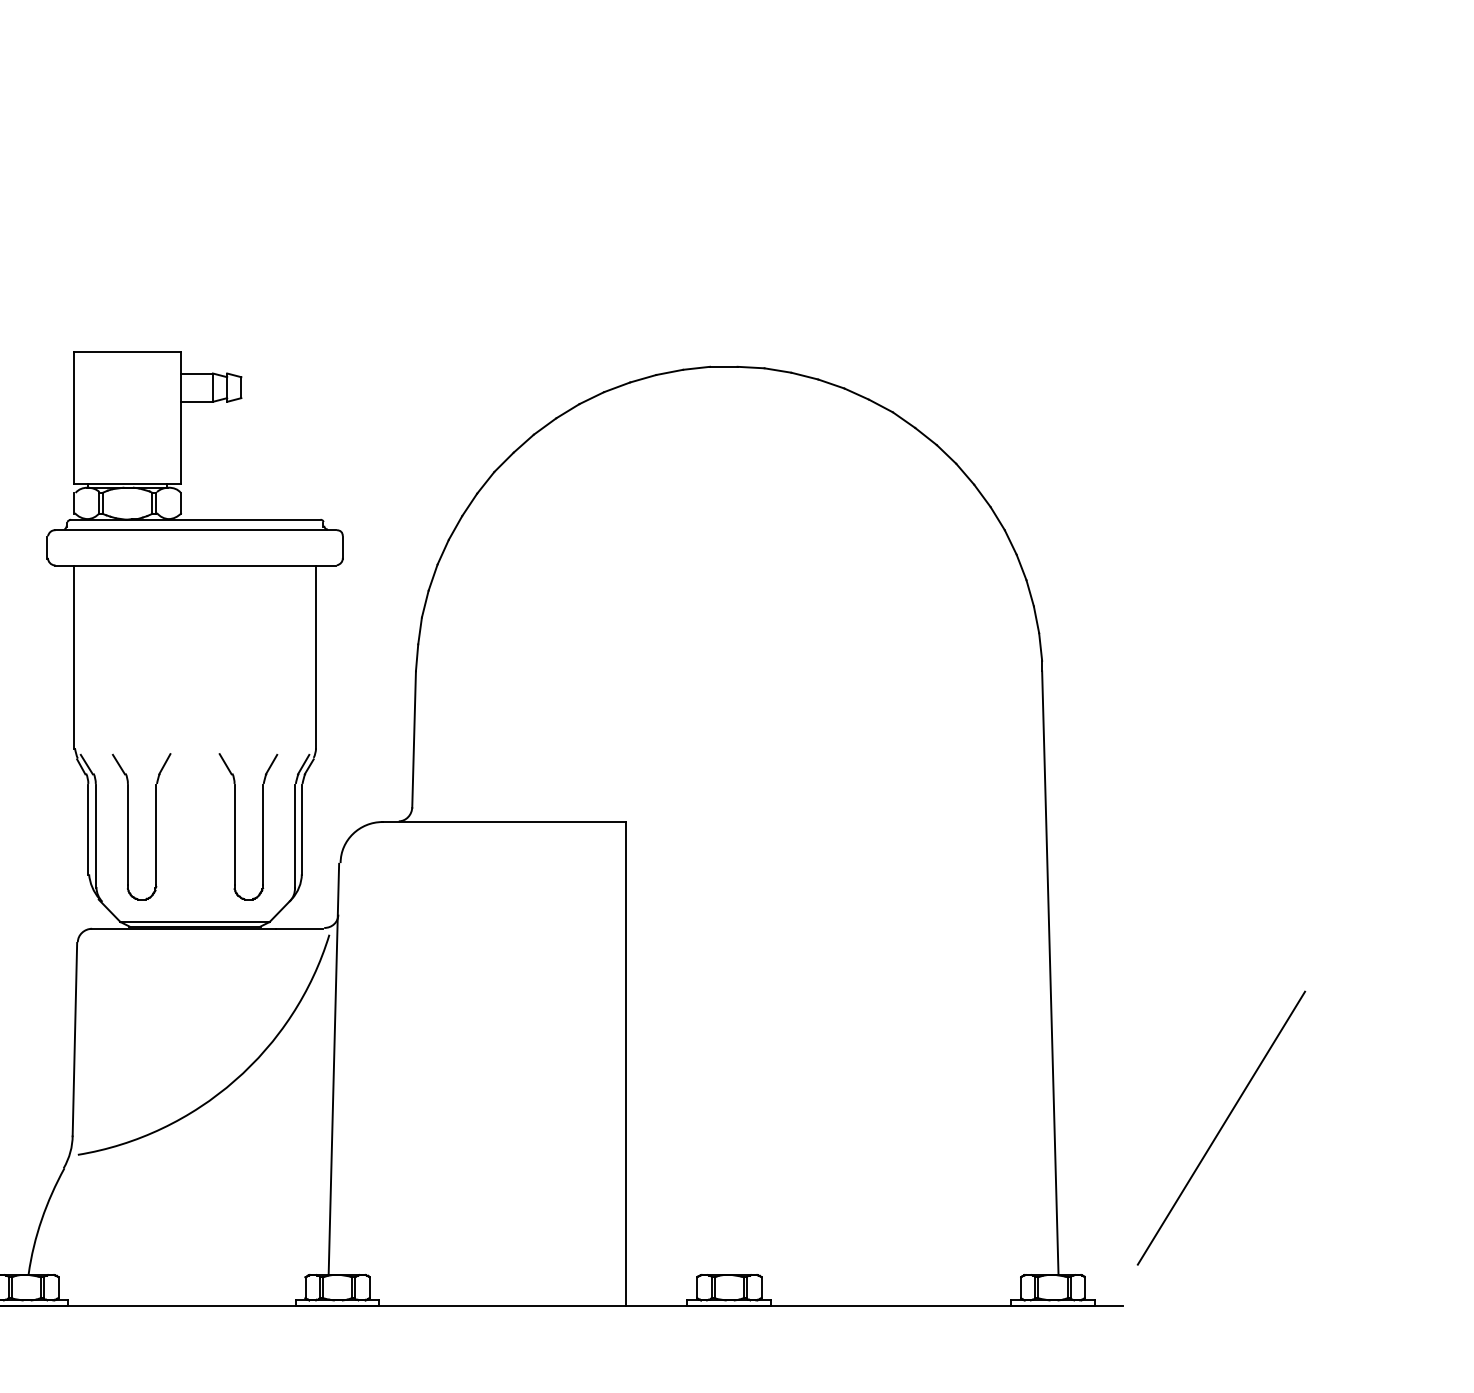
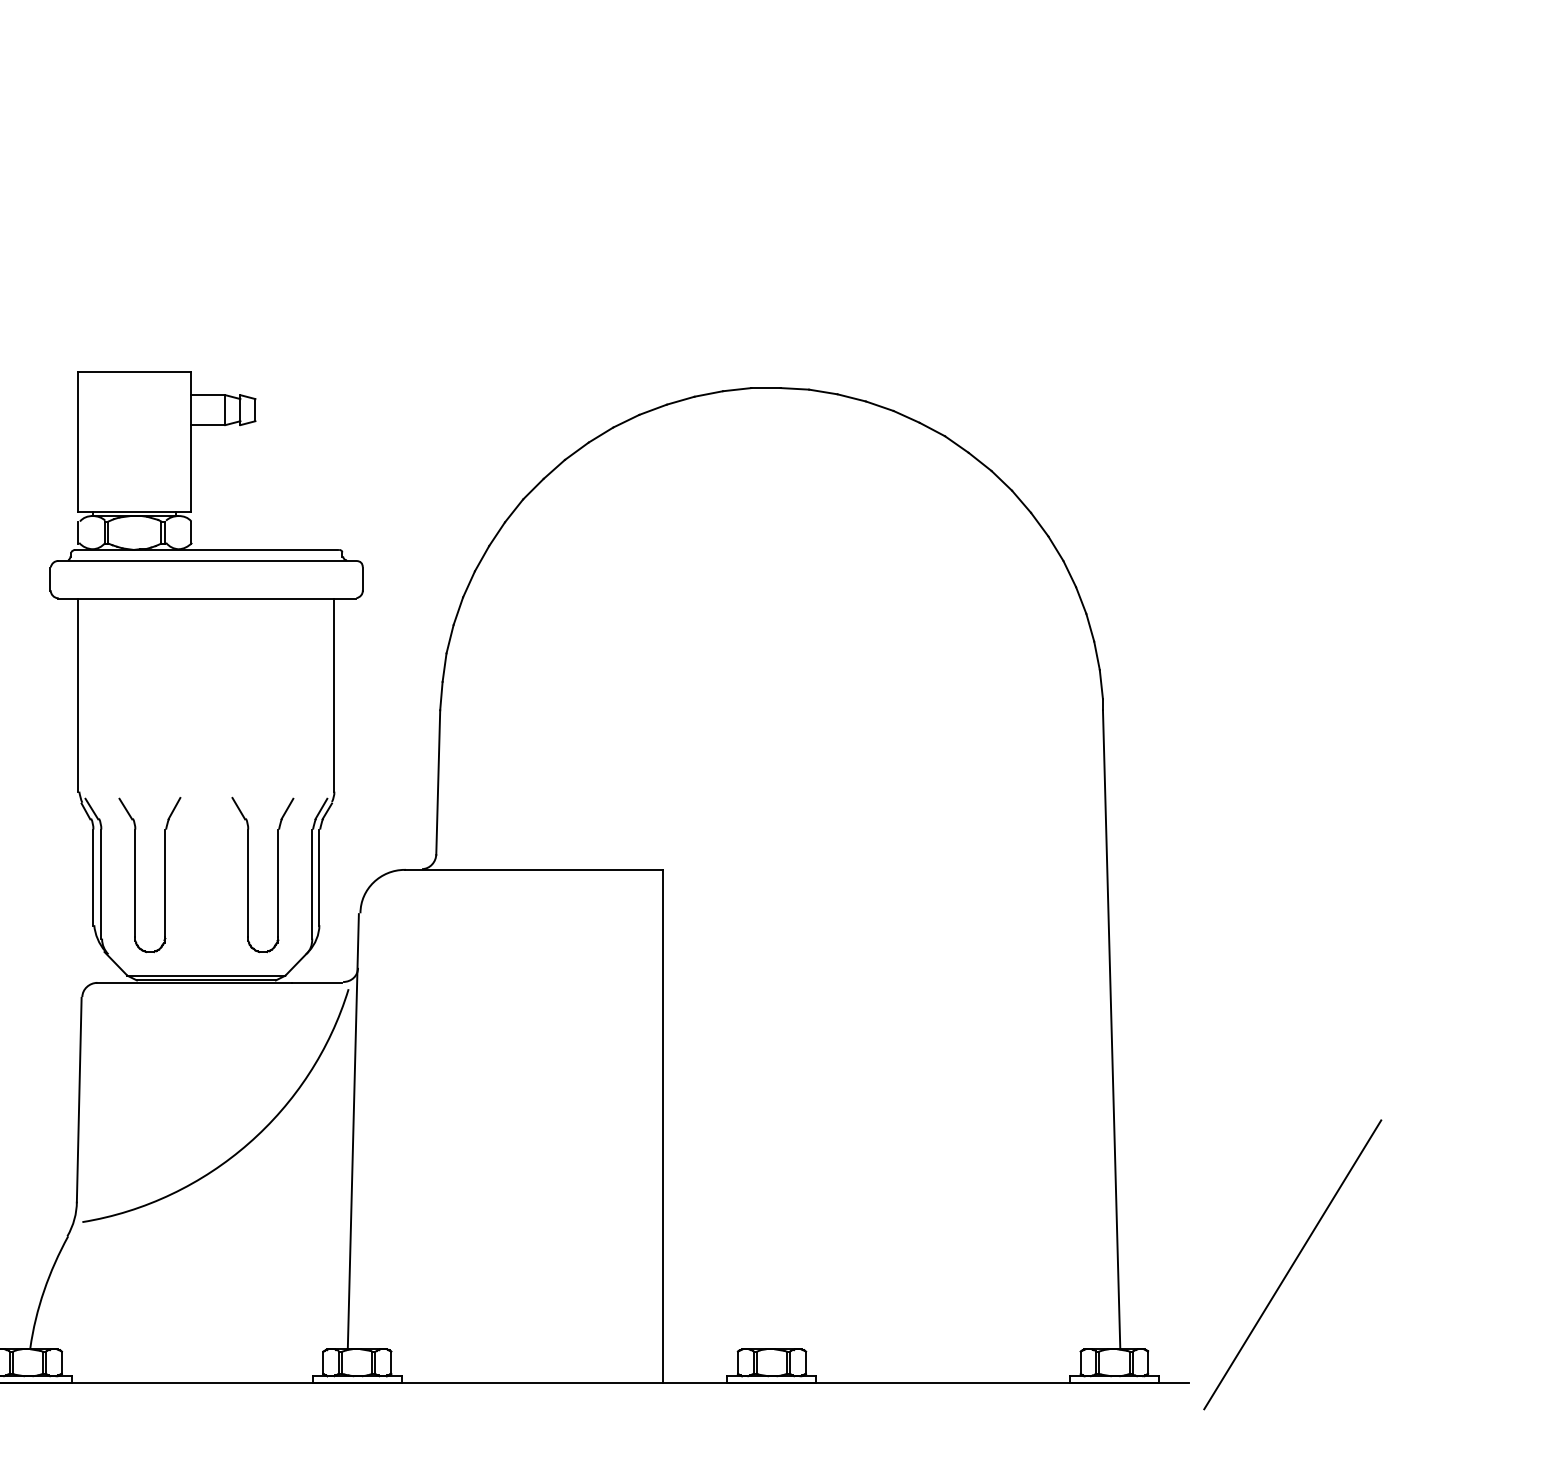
line: (1221, 1127) -> (1292, 1264), moved

